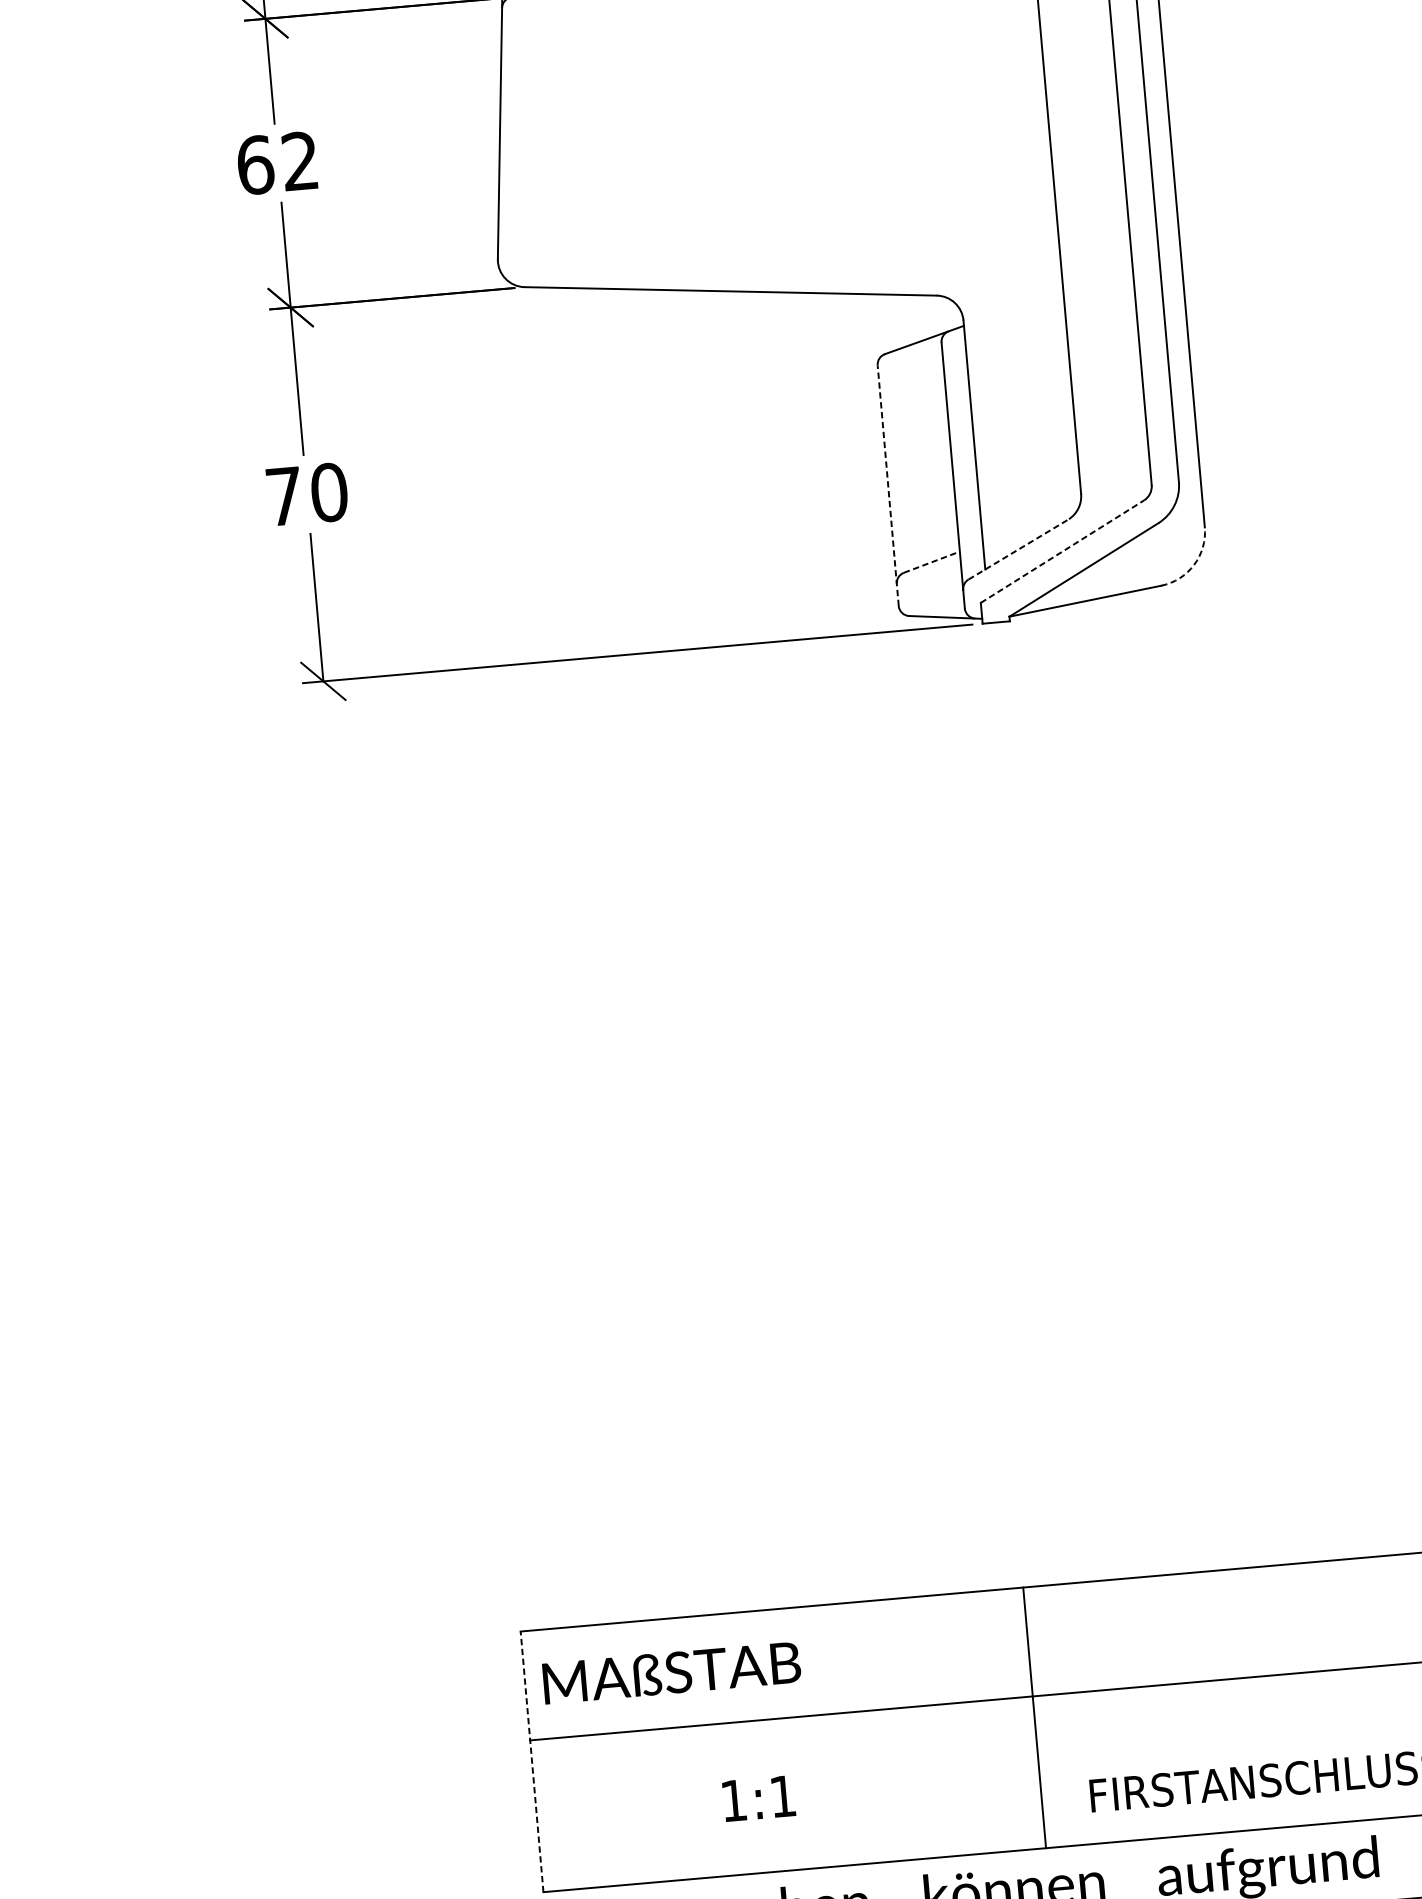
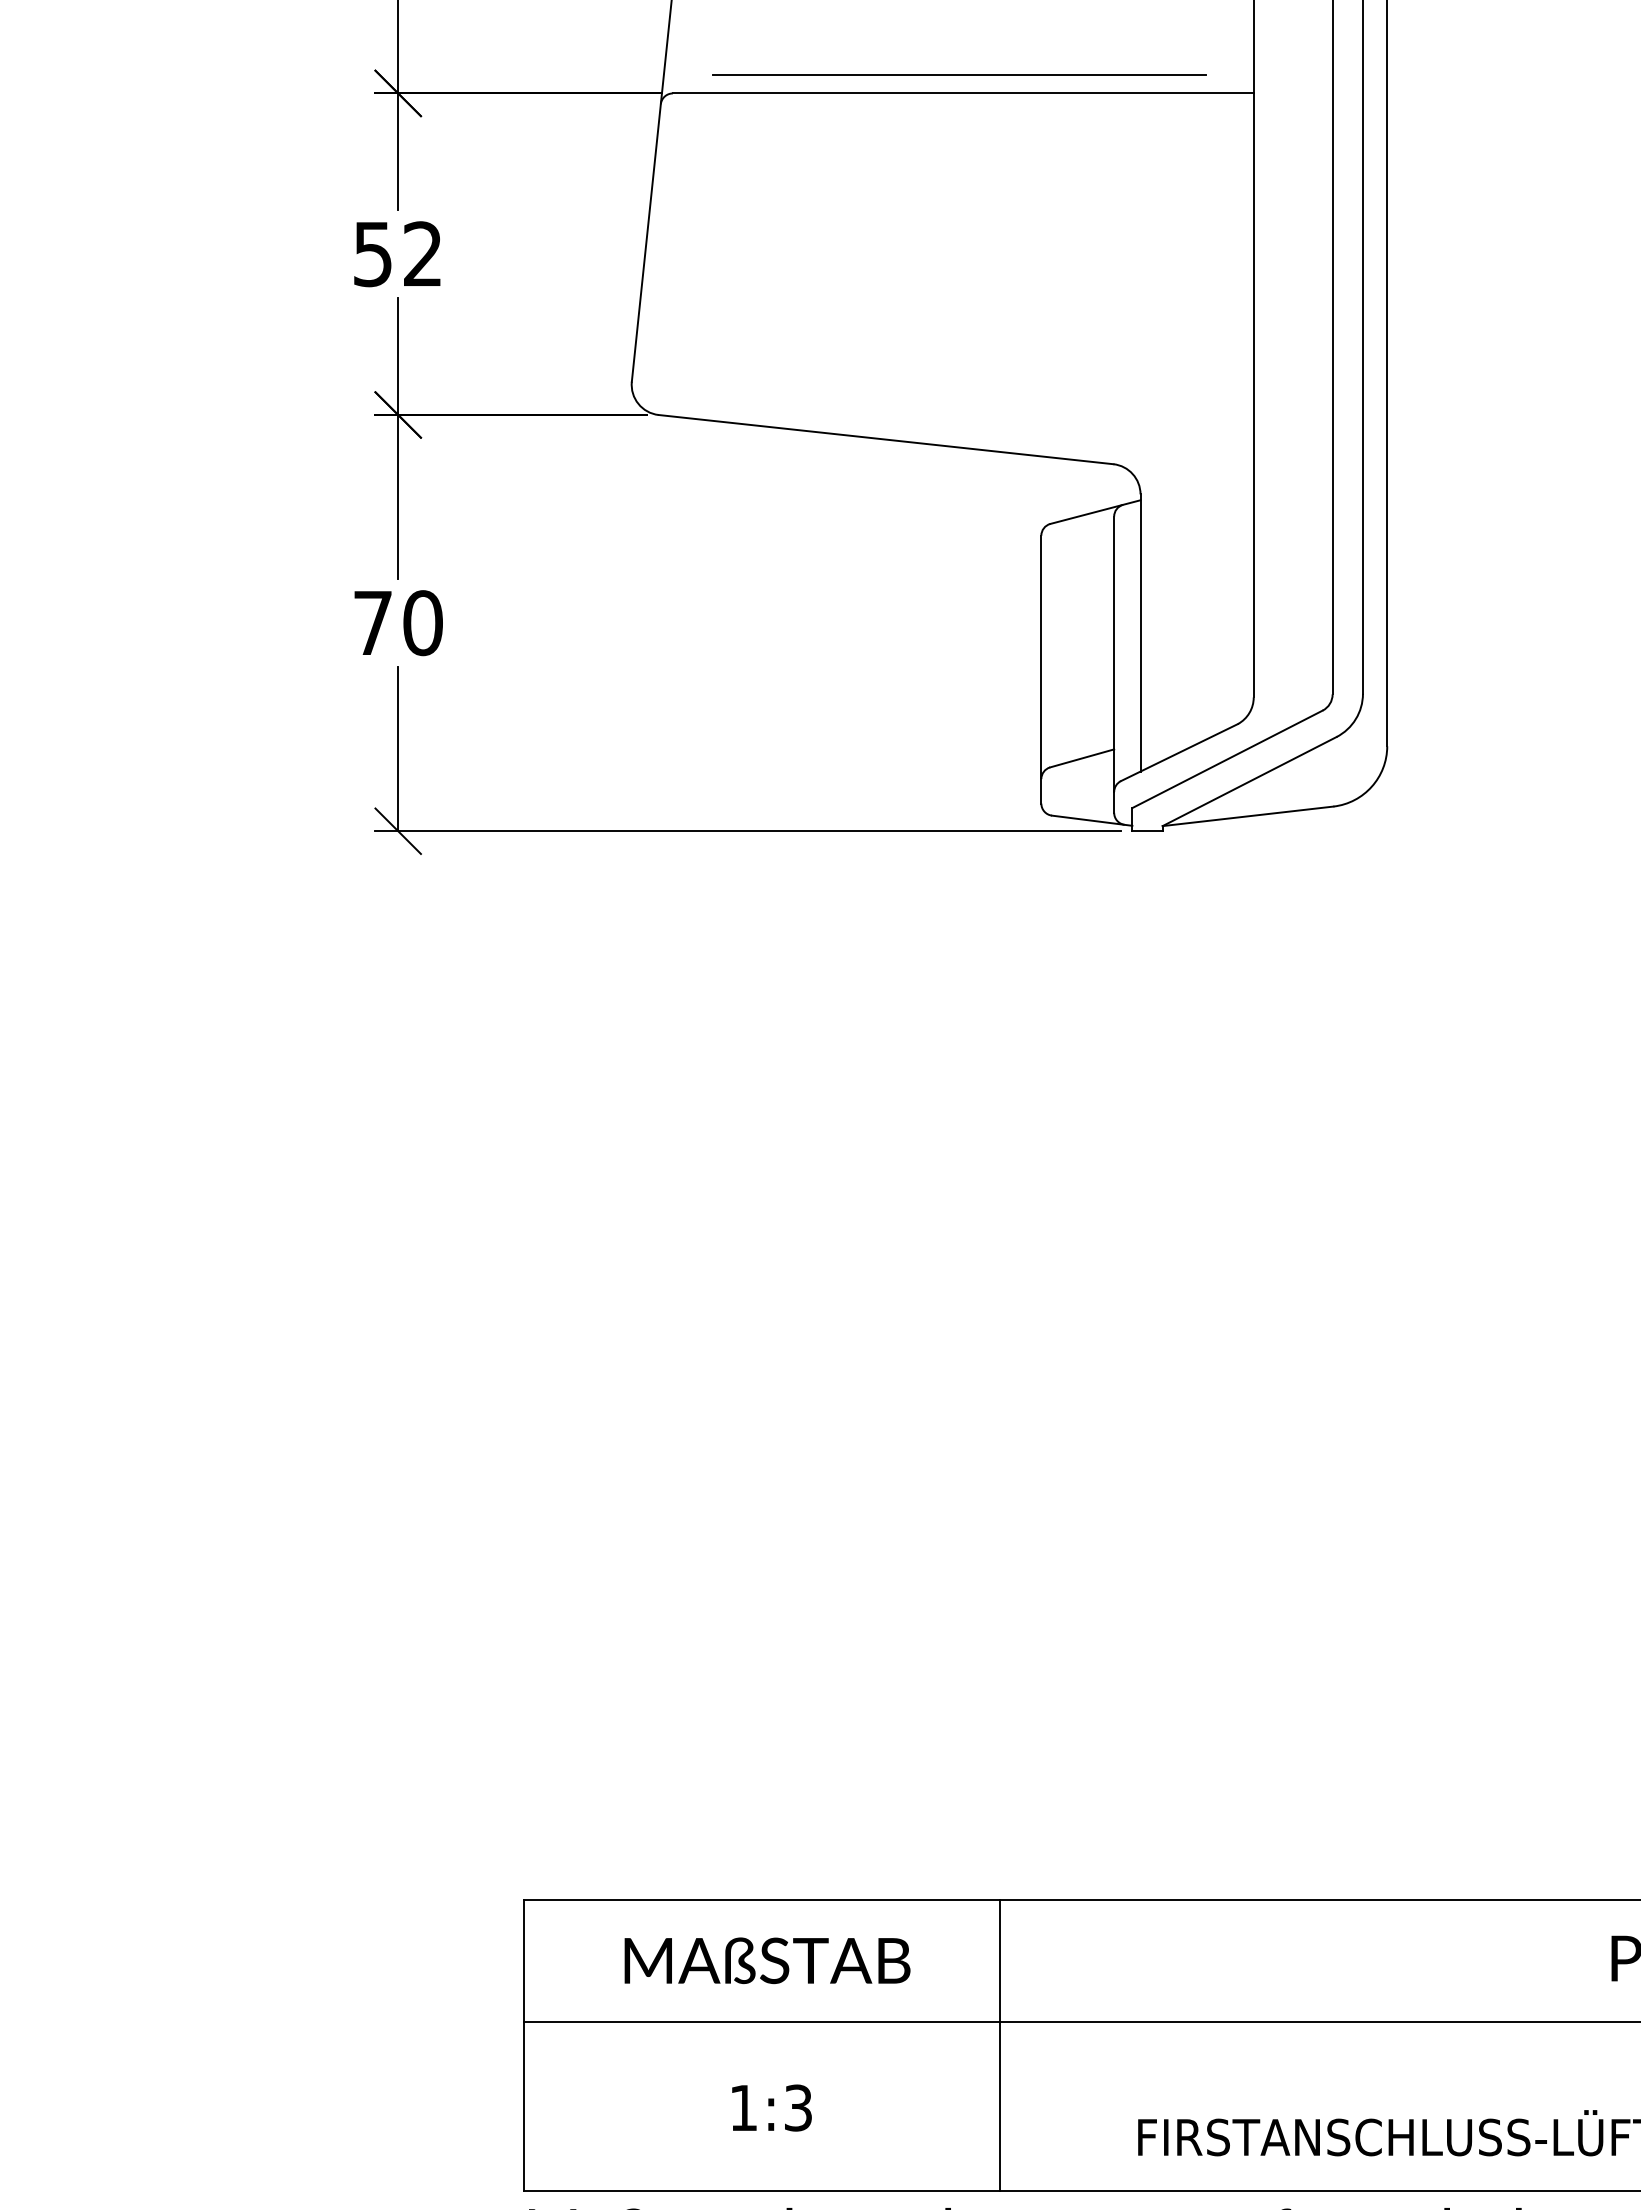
text: (255, 165) -> (373, 254), 62 -> 52
line: (888, 485) -> (1041, 669), dashed -> solid
line: (1018, 549) -> (1179, 752), dashed -> solid
line: (1062, 551) -> (1227, 759), dashed -> solid
line: (932, 562) -> (1082, 758), dashed -> solid
arc: (1193, 564) -> (1371, 786), dashed -> solid
text: (671, 1672) -> (767, 1960), moved
line: (1035, 1717) -> (1000, 2045), moved
line: (532, 1761) -> (524, 2045), dashed -> solid
text: (783, 1795) -> (798, 2107), 1:1 -> 1:3

